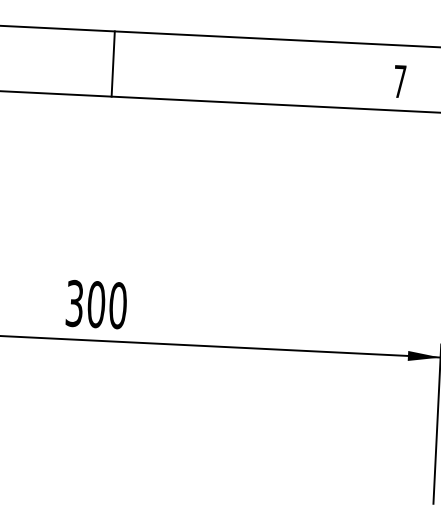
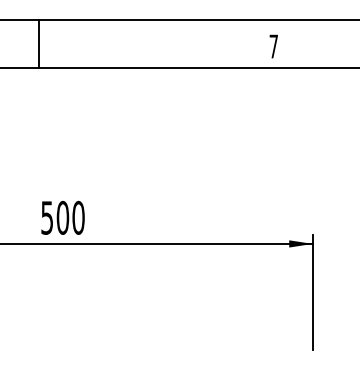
line: (113, 63) -> (38, 43), moved
text: (75, 302) -> (47, 217), 300 -> 500

